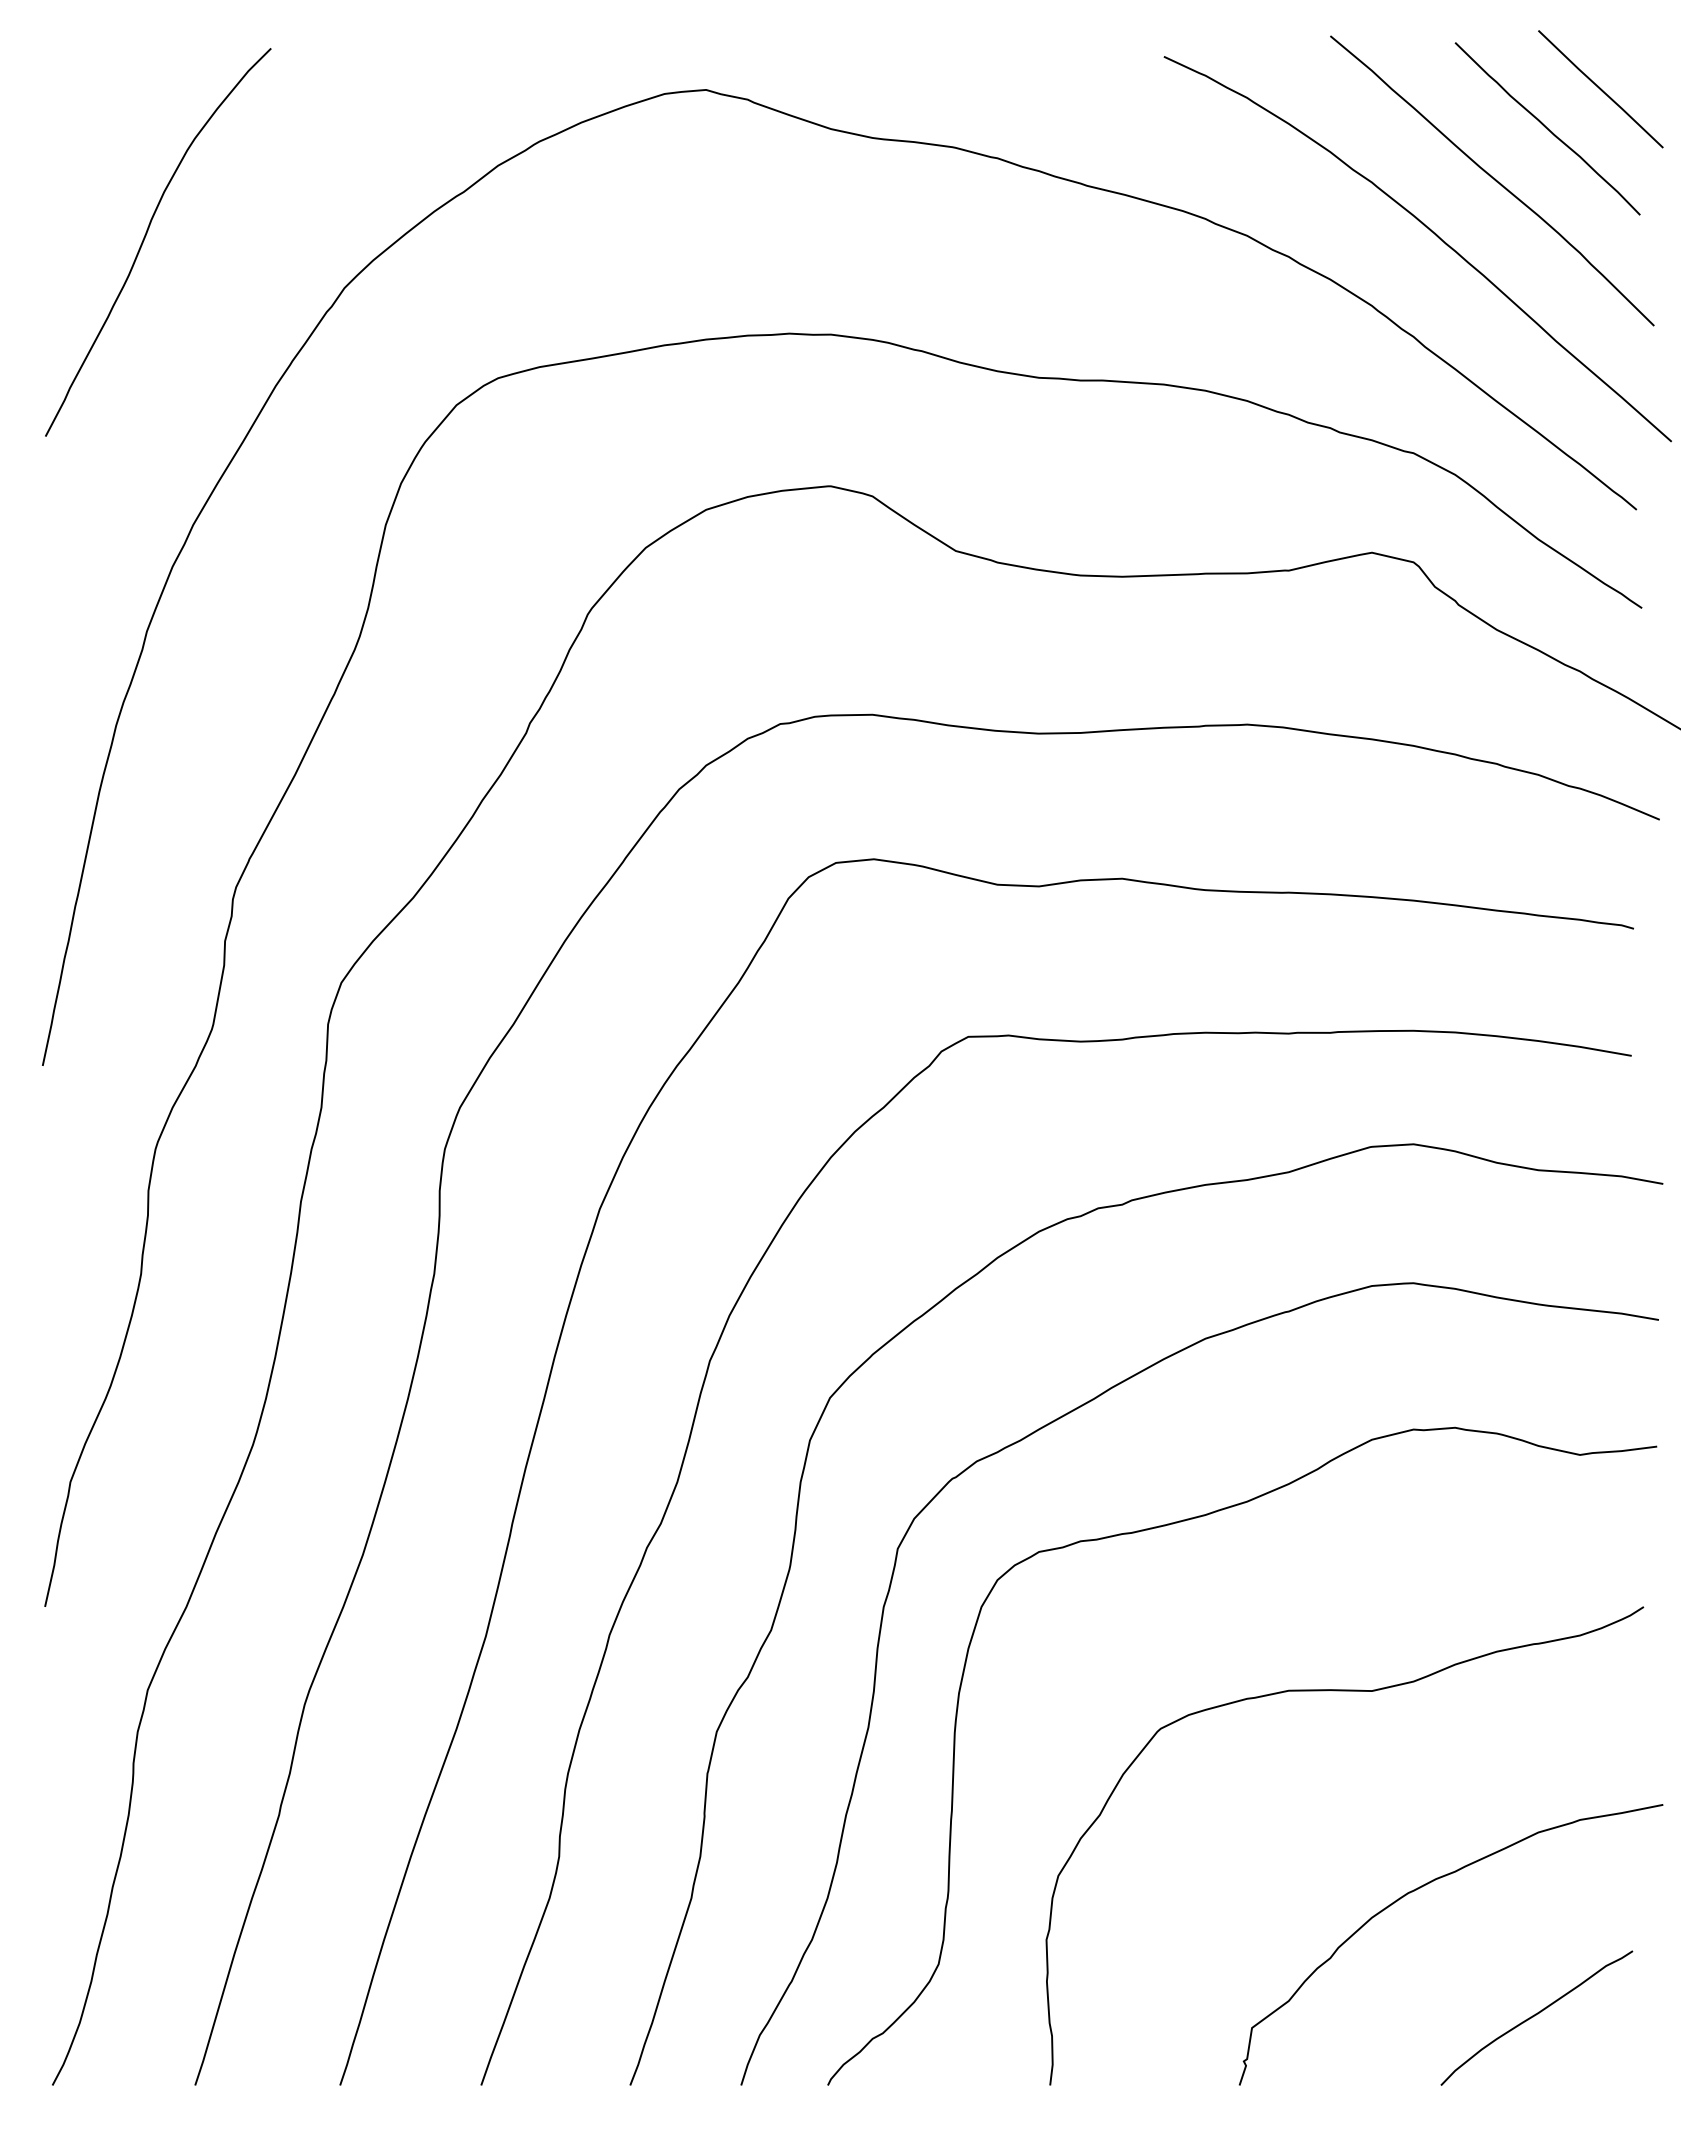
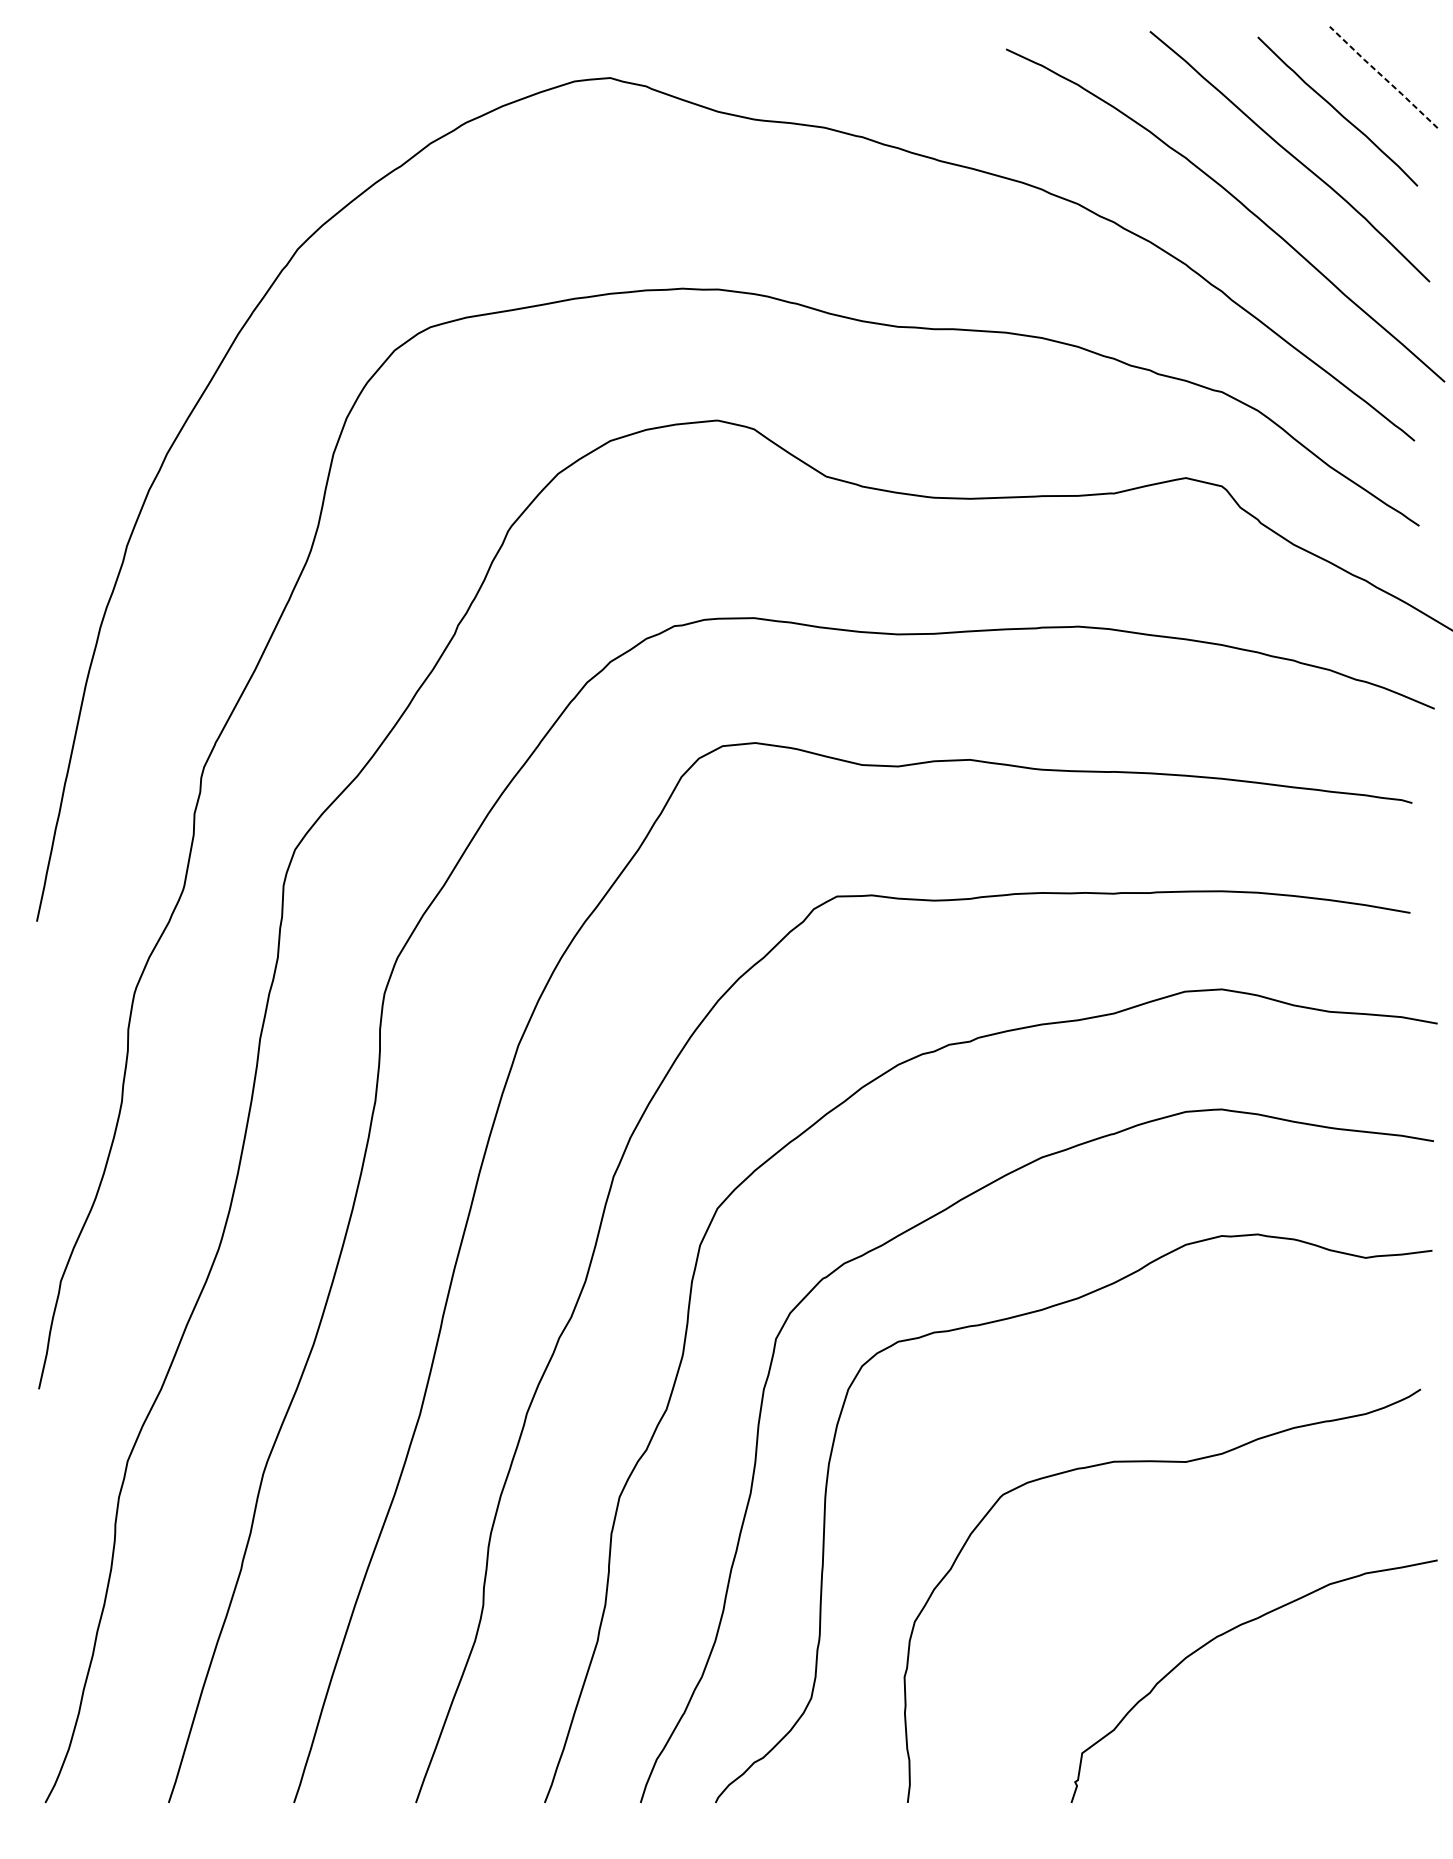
line: (1600, 89) -> (1383, 77), solid -> dashed
curve: (146, 236) -> (126, 204), removed
curve: (1536, 2015) -> (1328, 1742), removed

